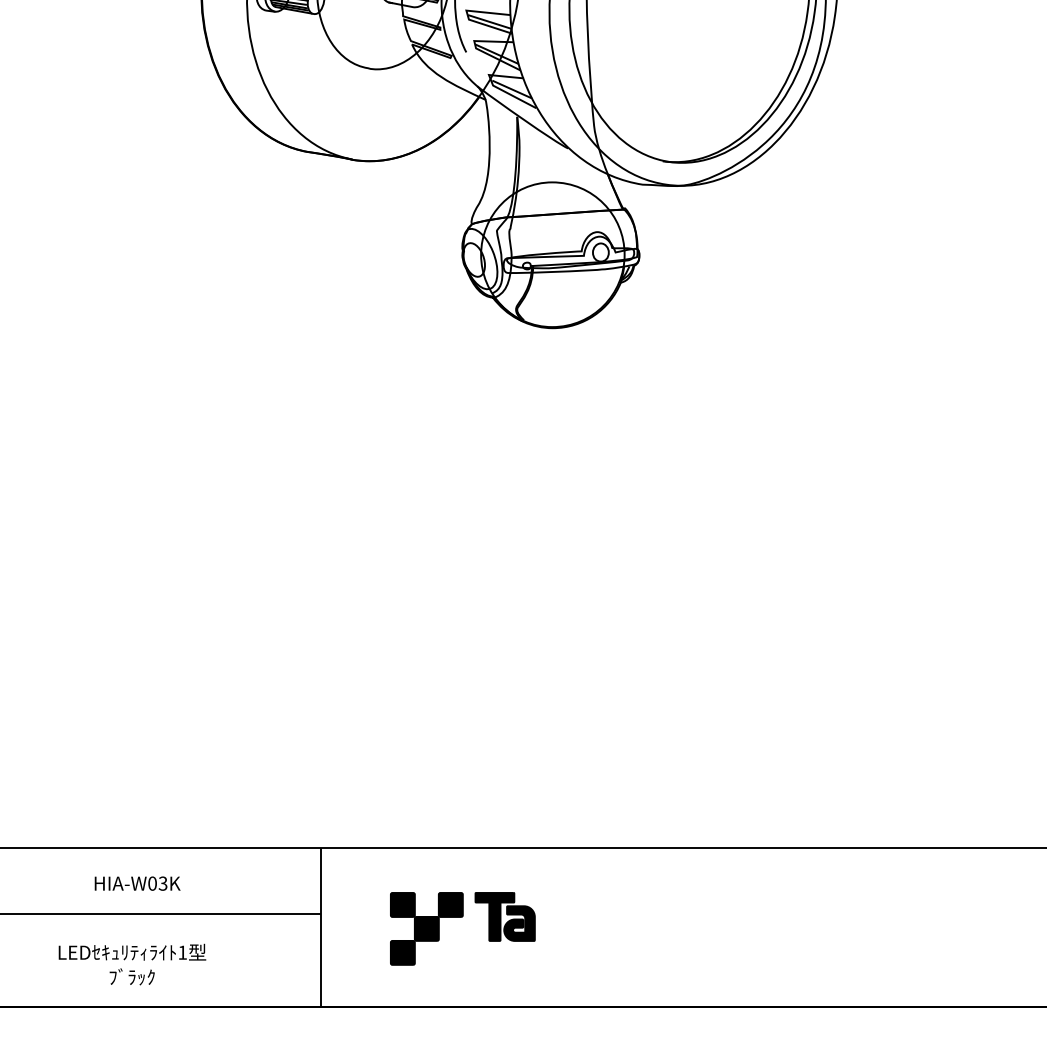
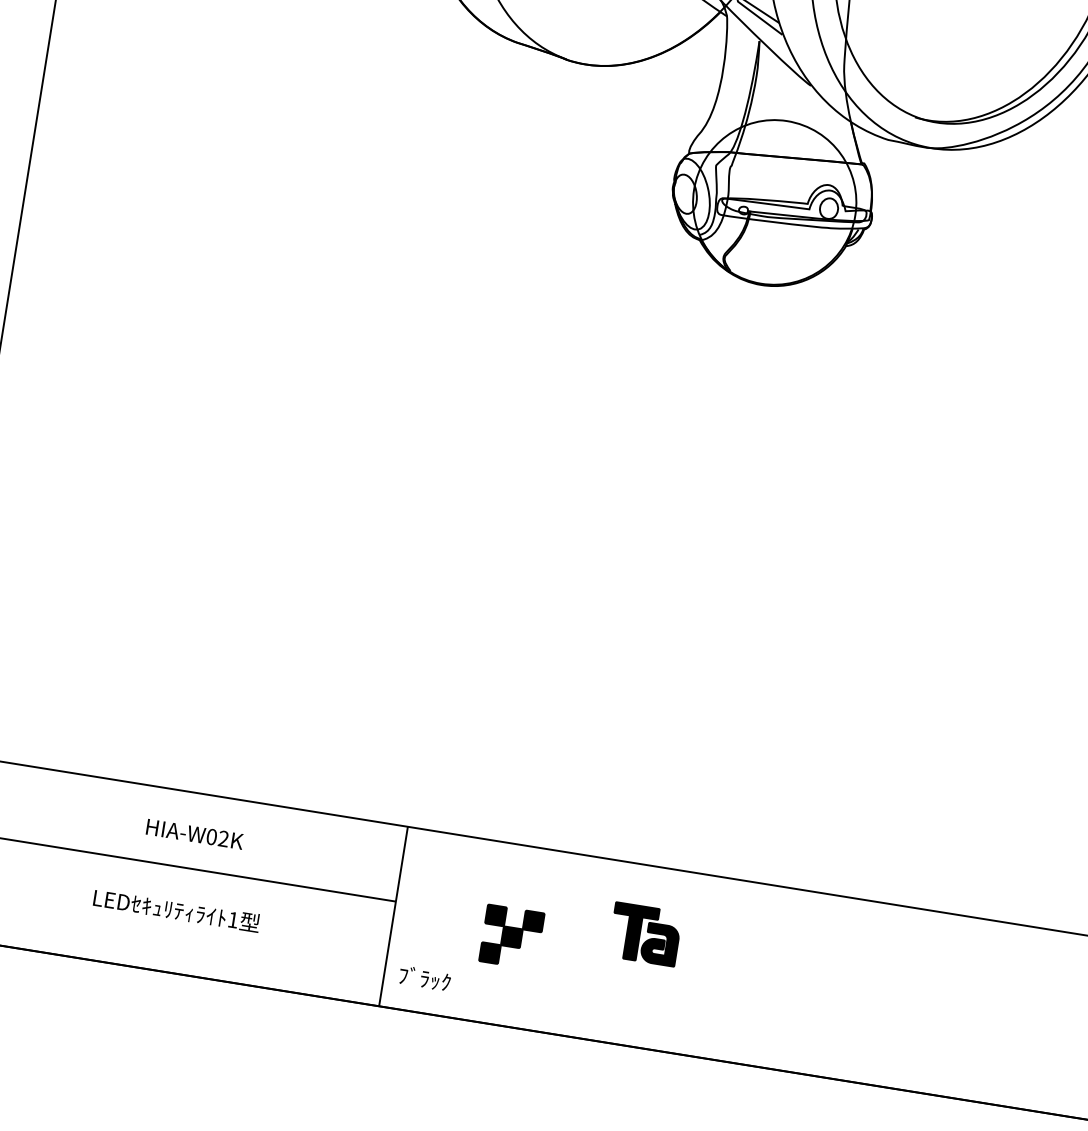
text: (162, 883) -> (223, 838), HIA-W03K -> HIA-W02K
part: (504, 916) -> (644, 933), moved
part: (426, 928) -> (511, 936), size x0.7
text: (131, 976) -> (424, 978), moved

